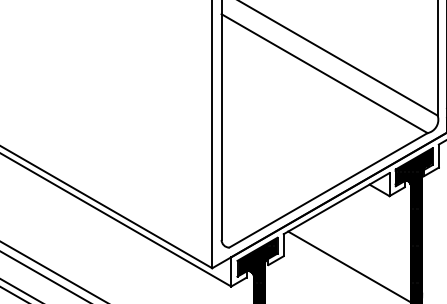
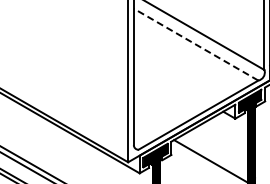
line: (325, 73) -> (196, 44), solid -> dashed

